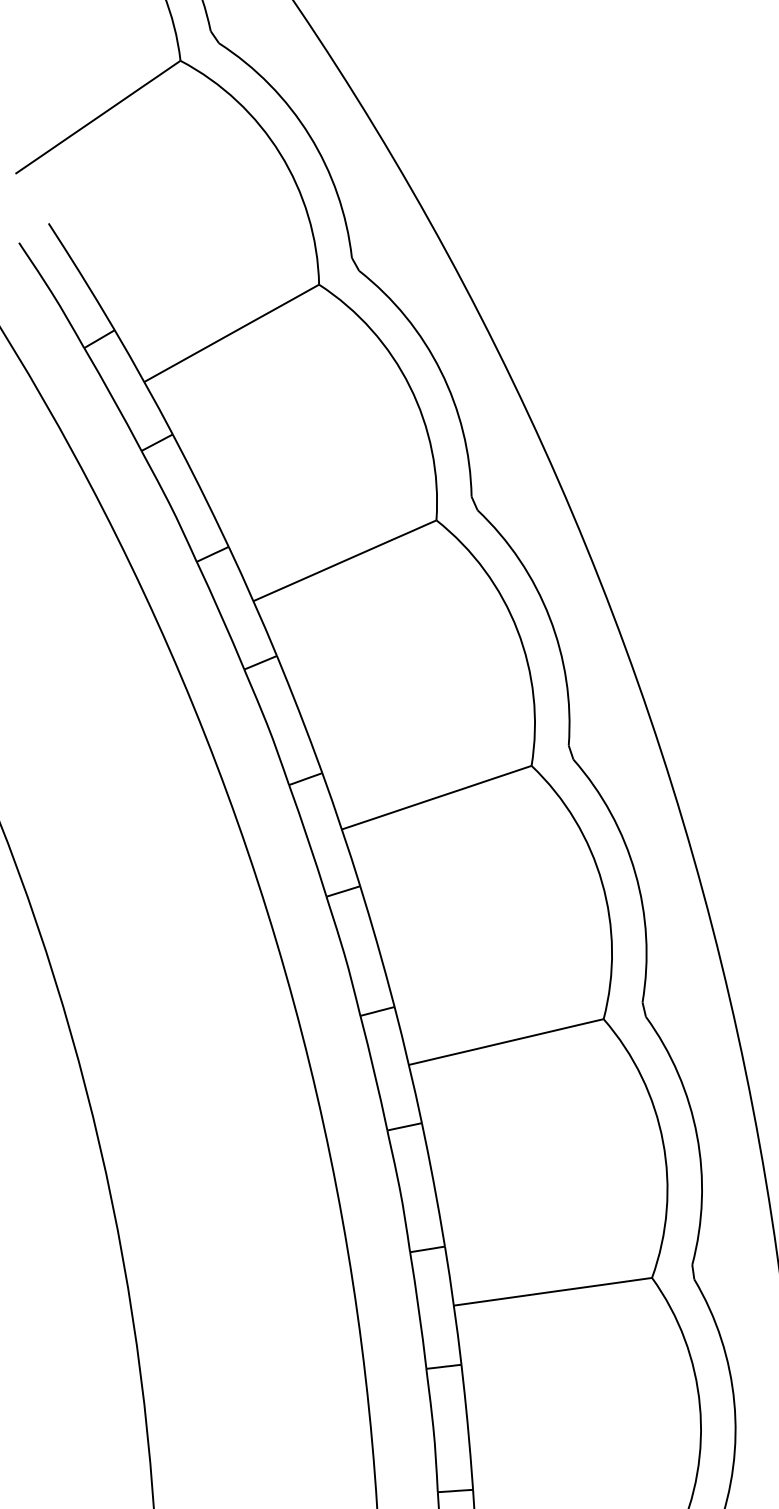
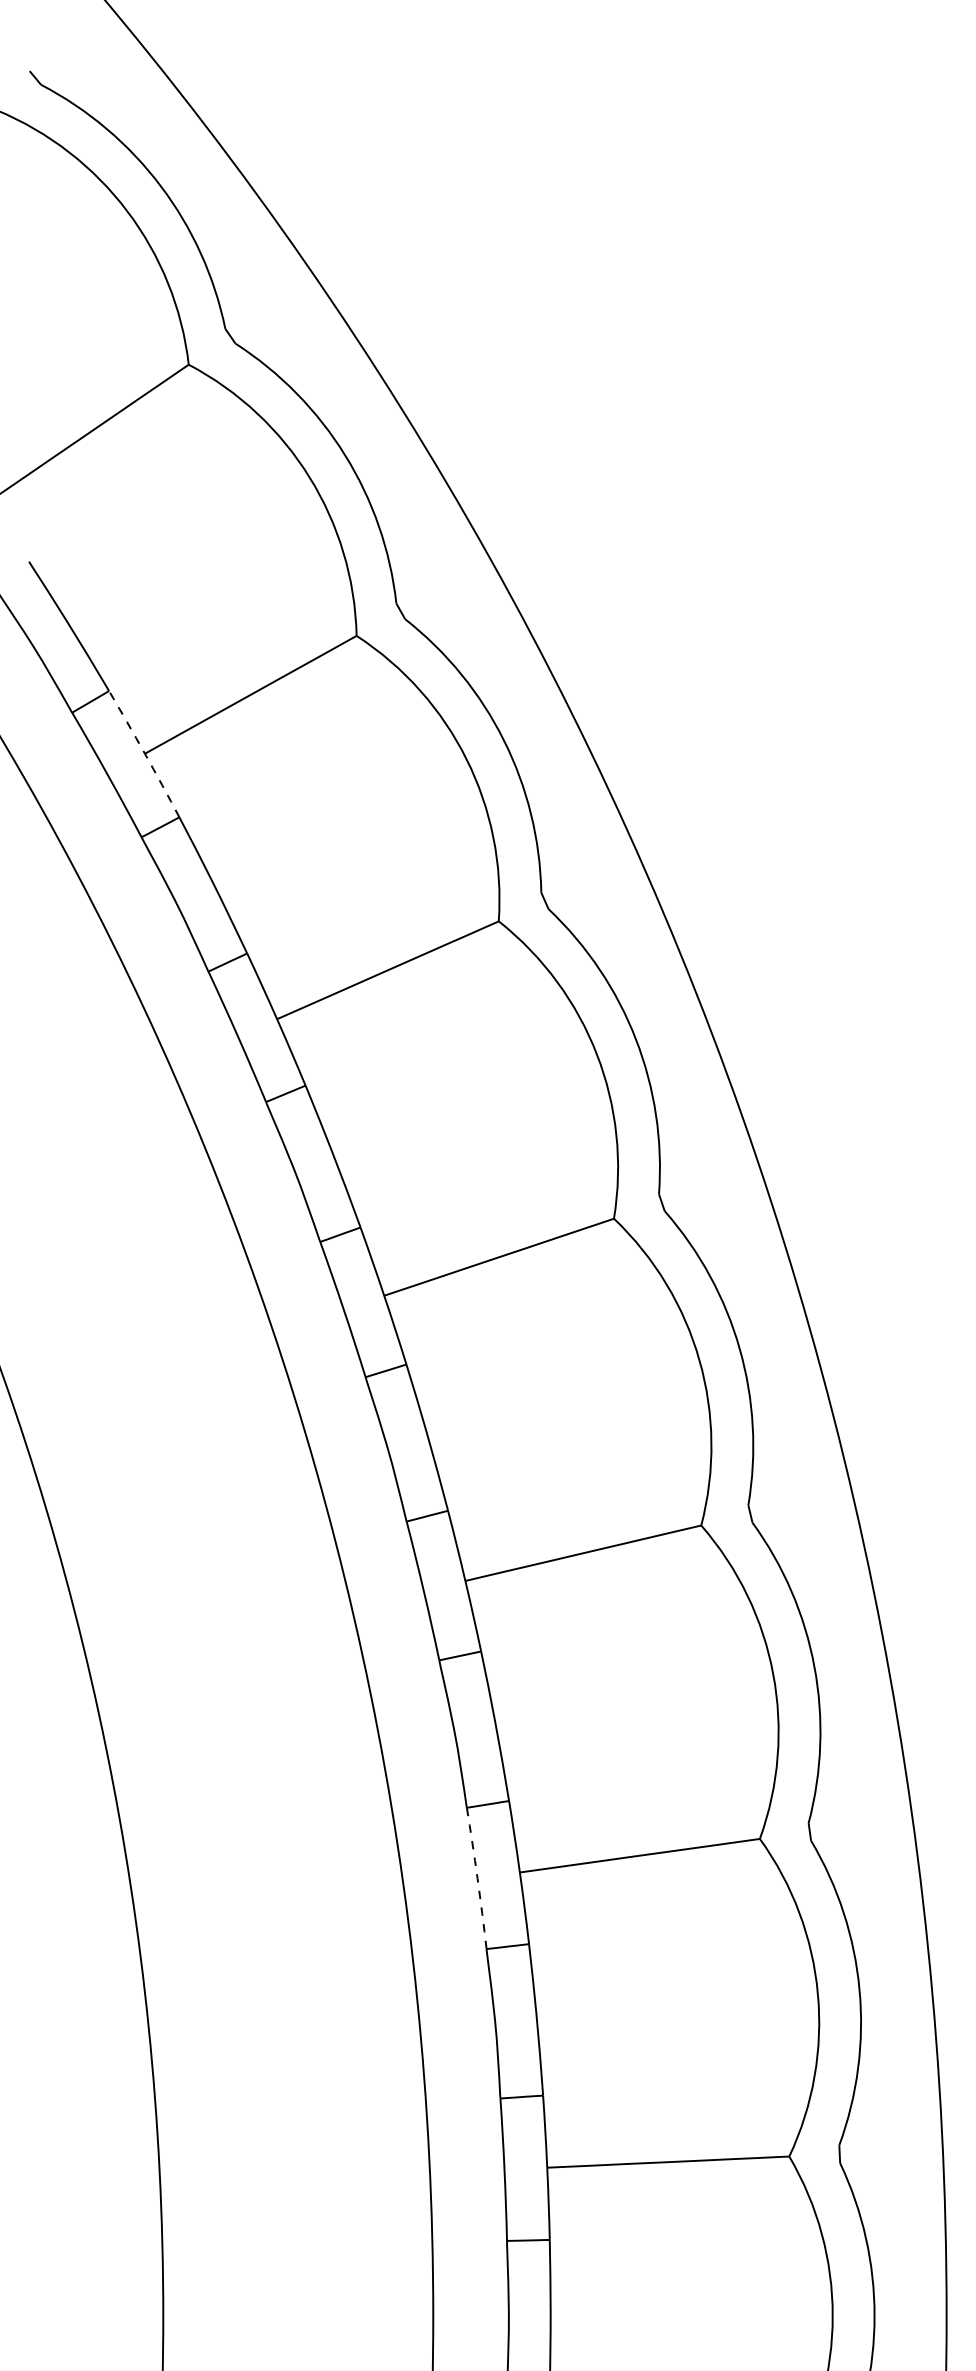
arc: (143, 381) -> (144, 753), solid -> dashed
arc: (418, 1310) -> (477, 1878), solid -> dashed

